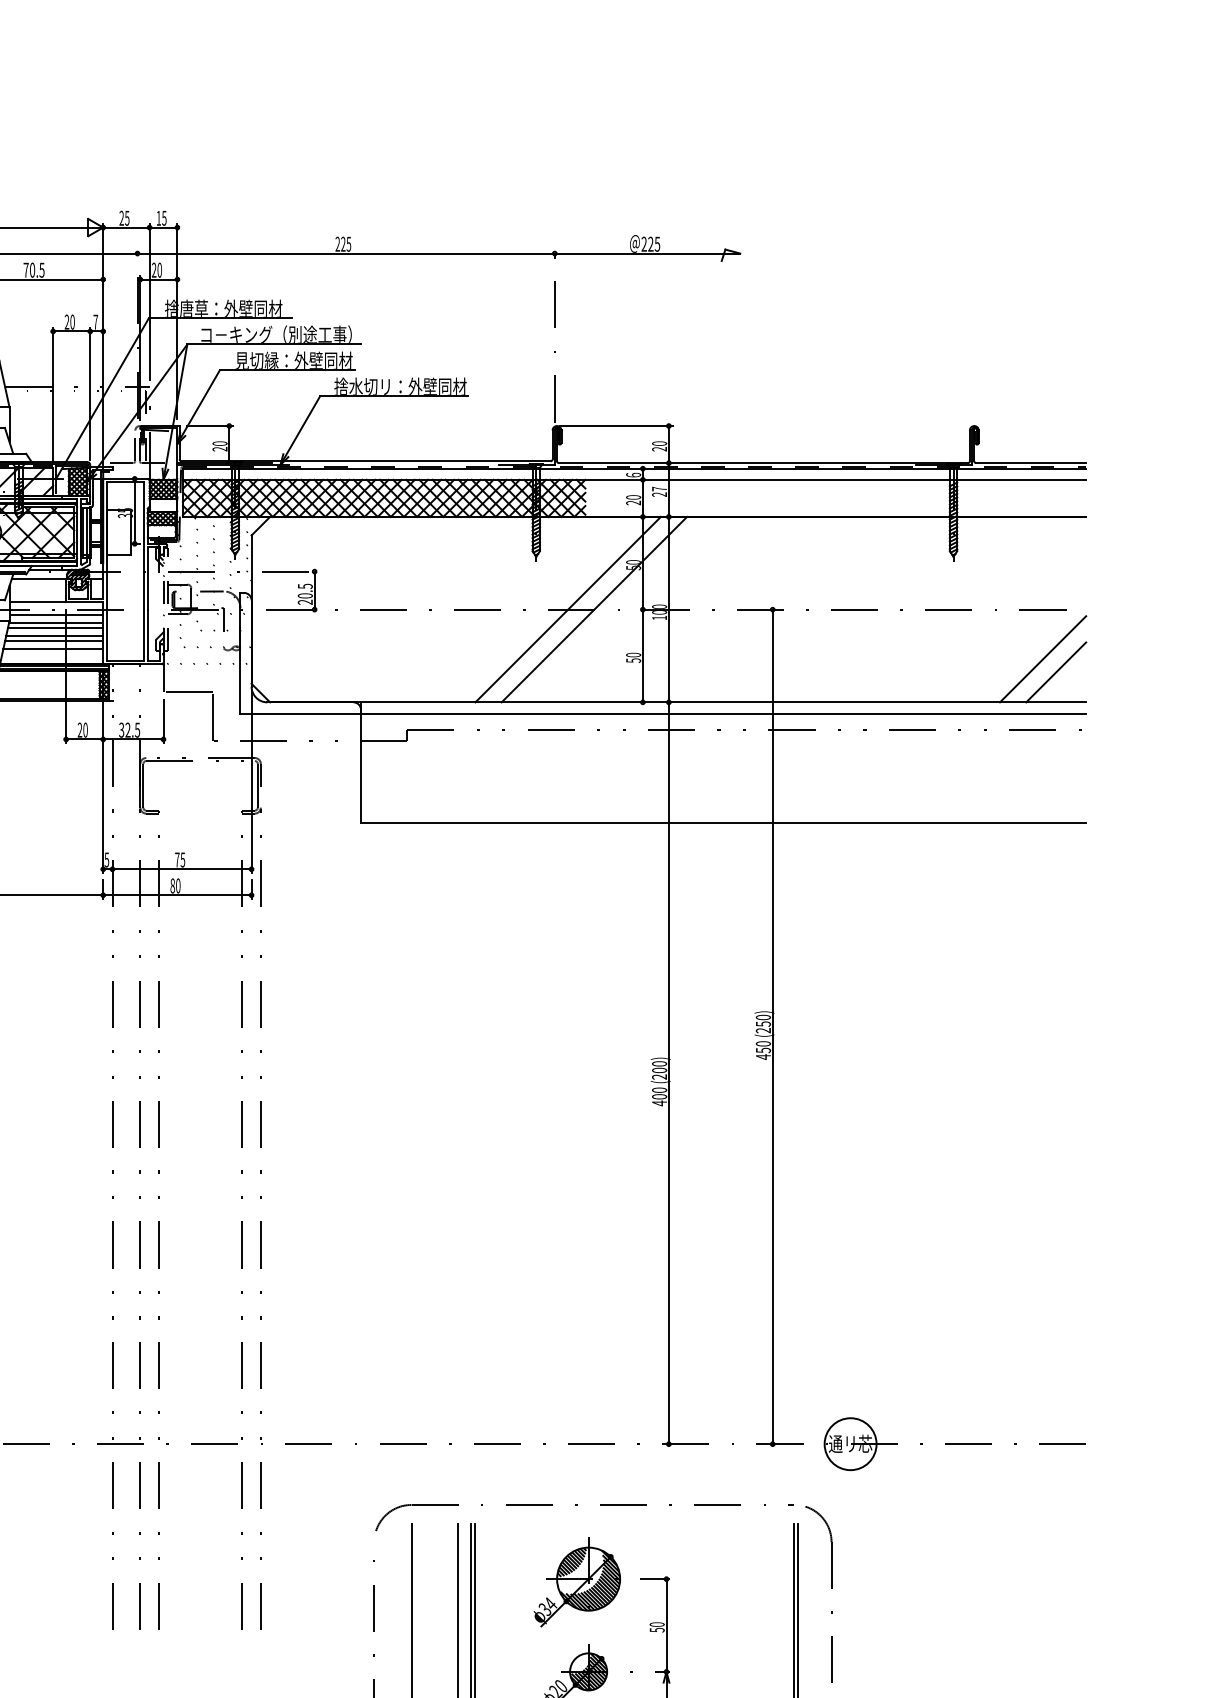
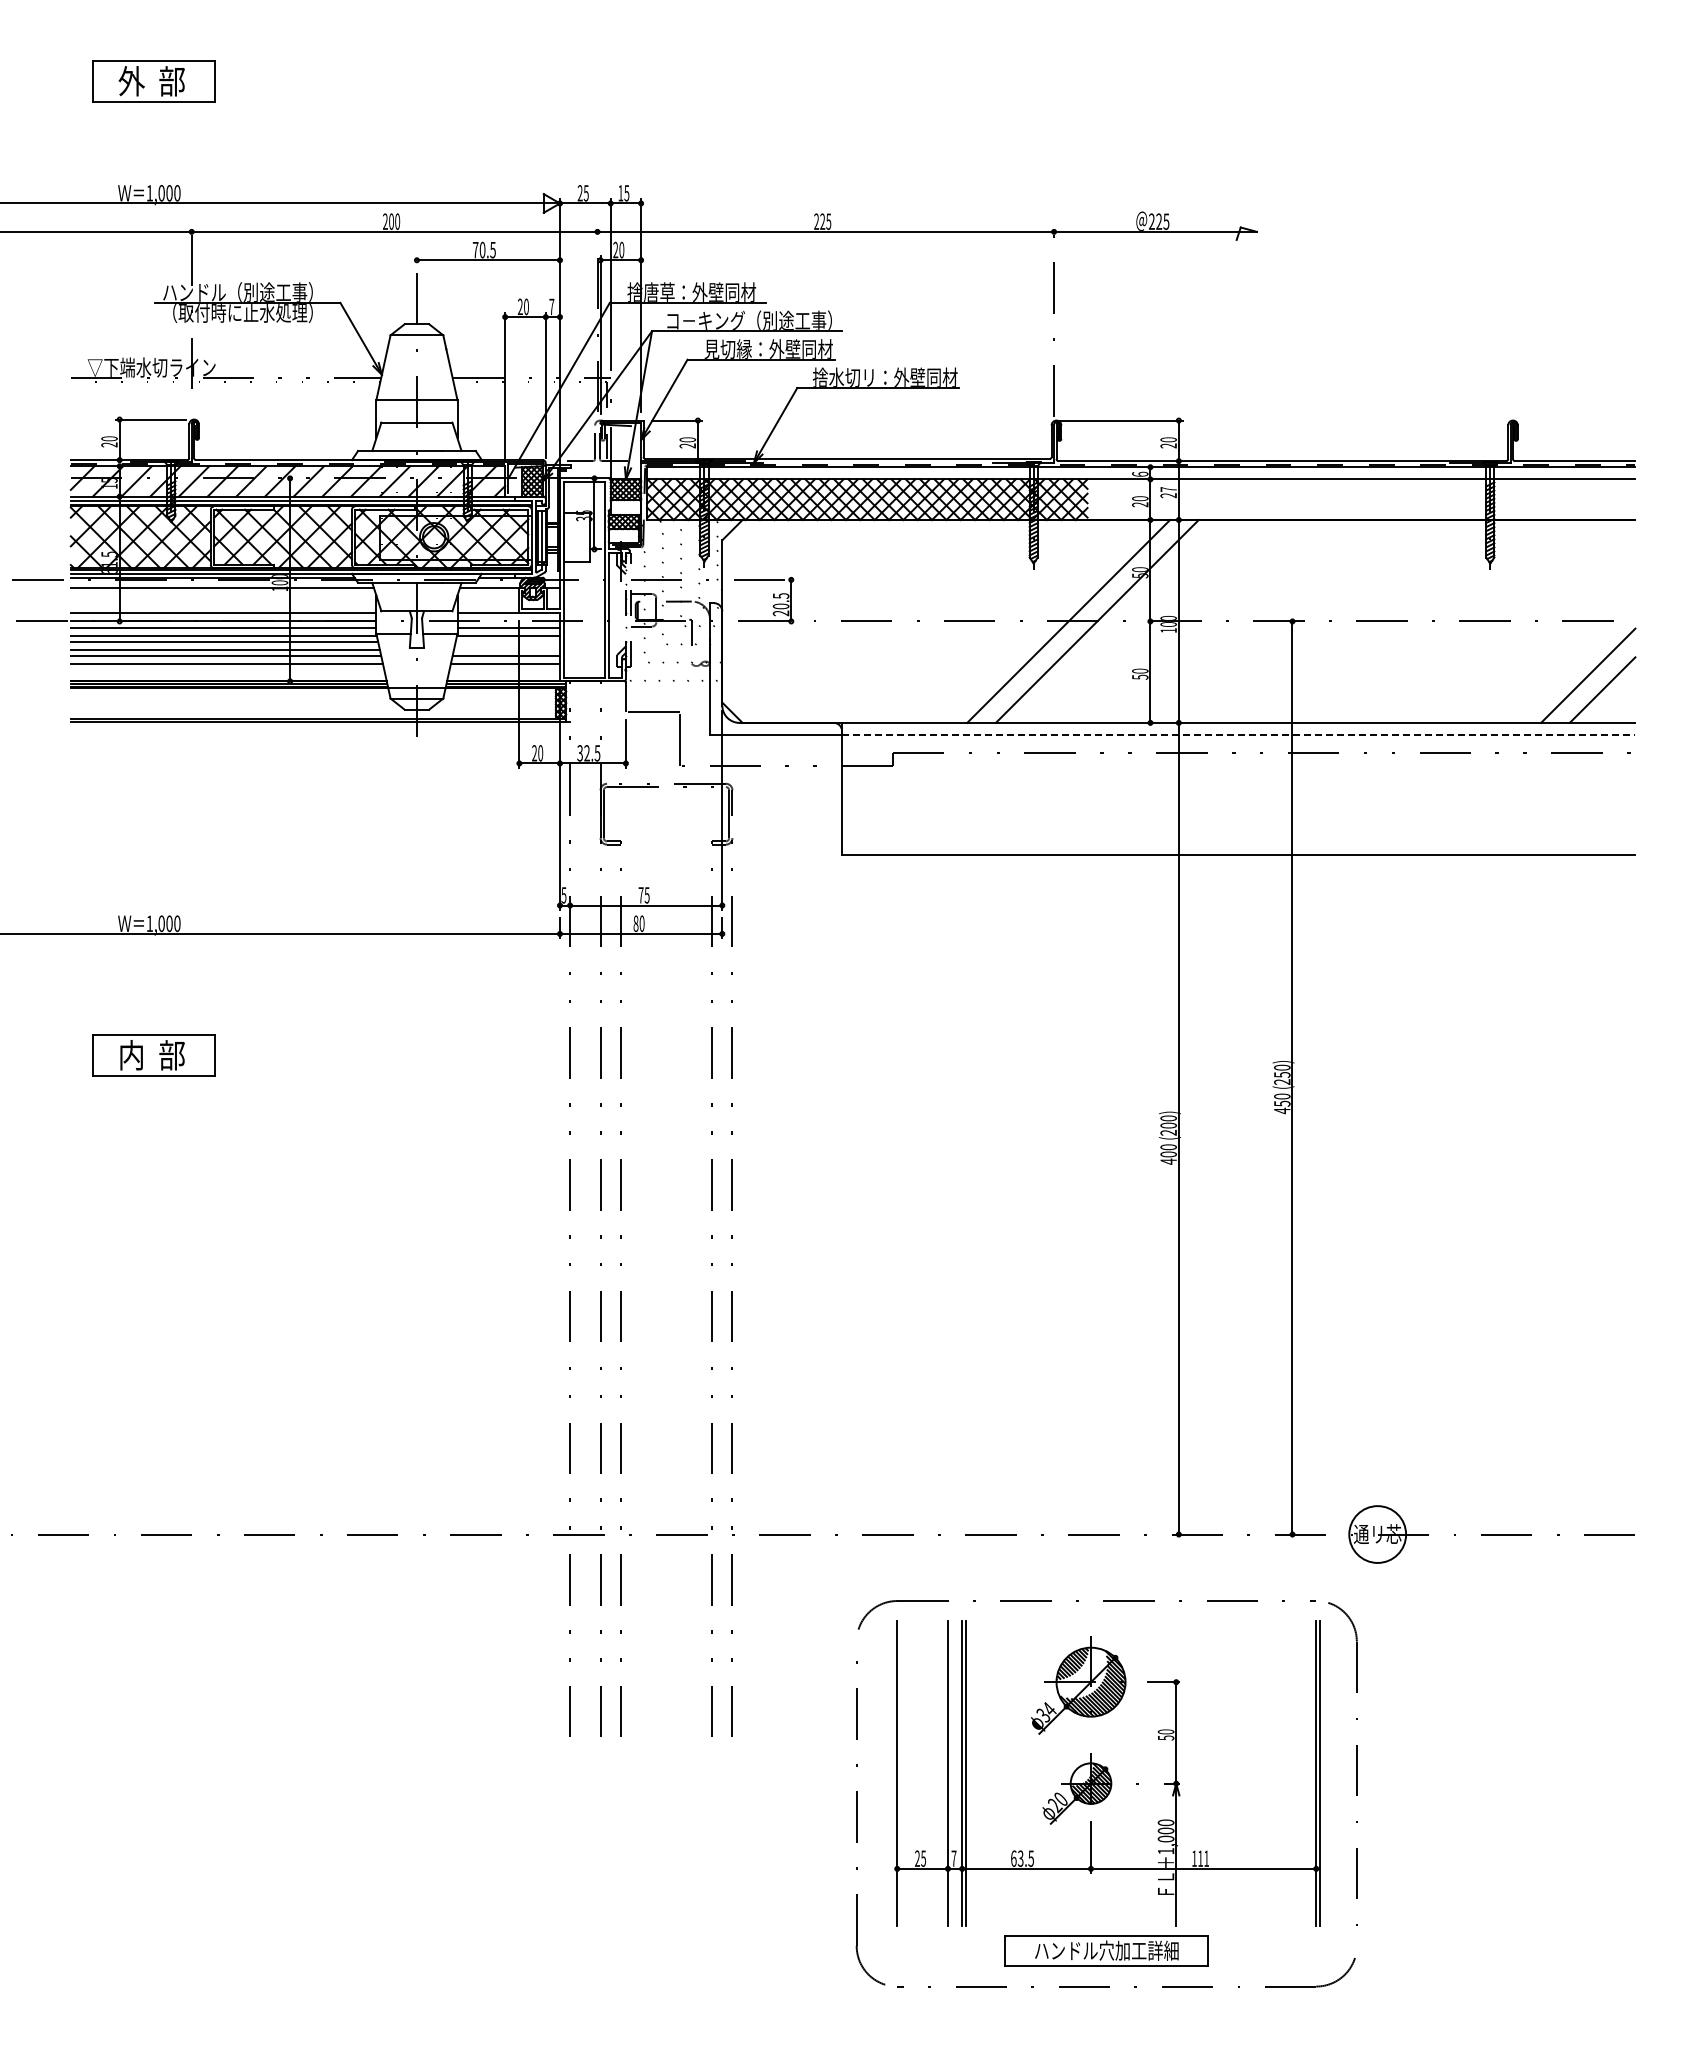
line: (55, 627) -> (507, 641), removed
line: (54, 635) -> (506, 649), removed
line: (723, 713) -> (1238, 735), solid -> dashed

